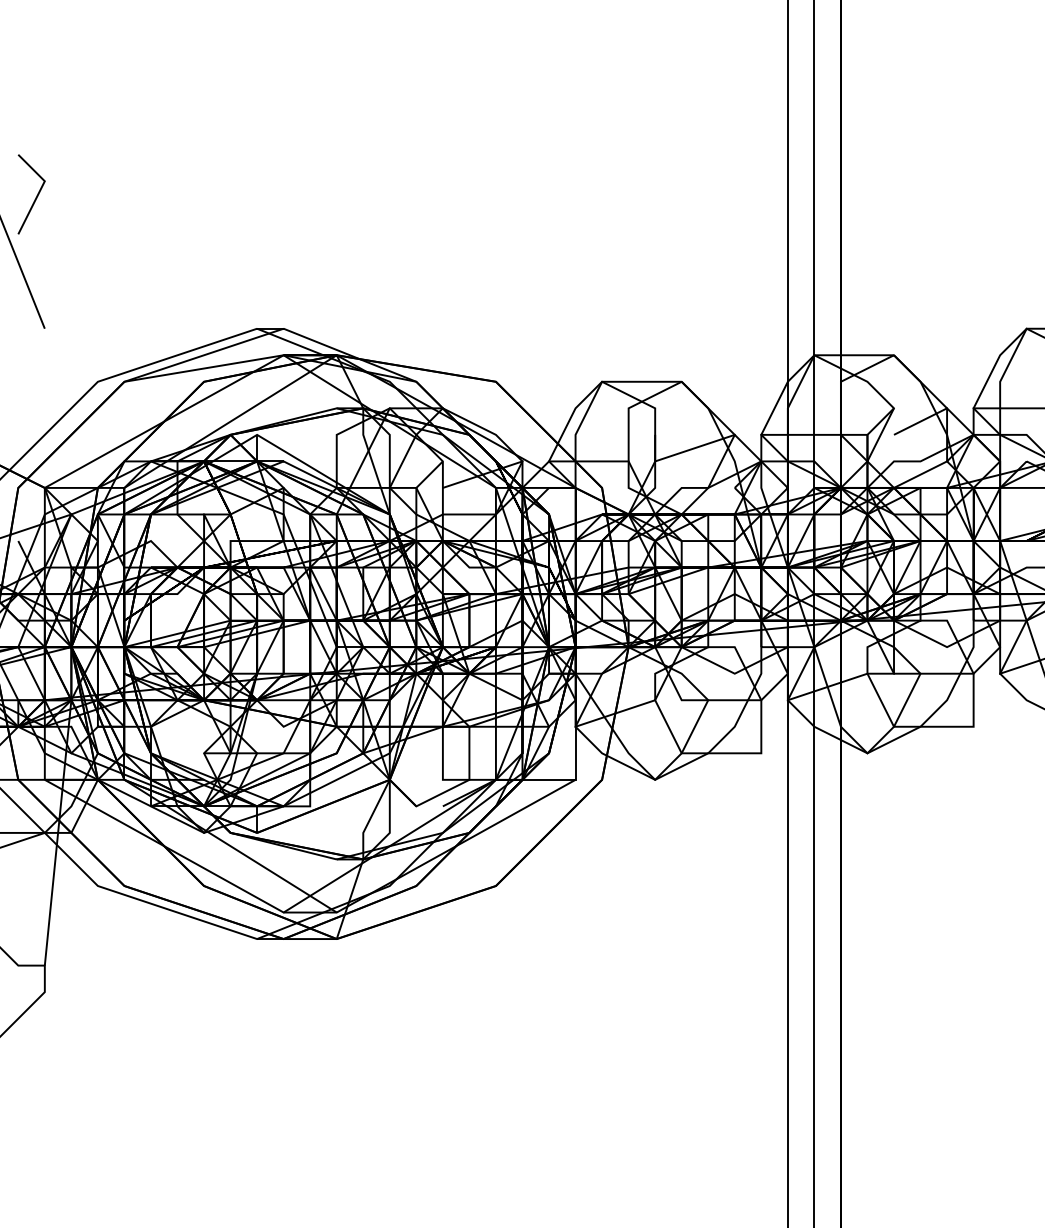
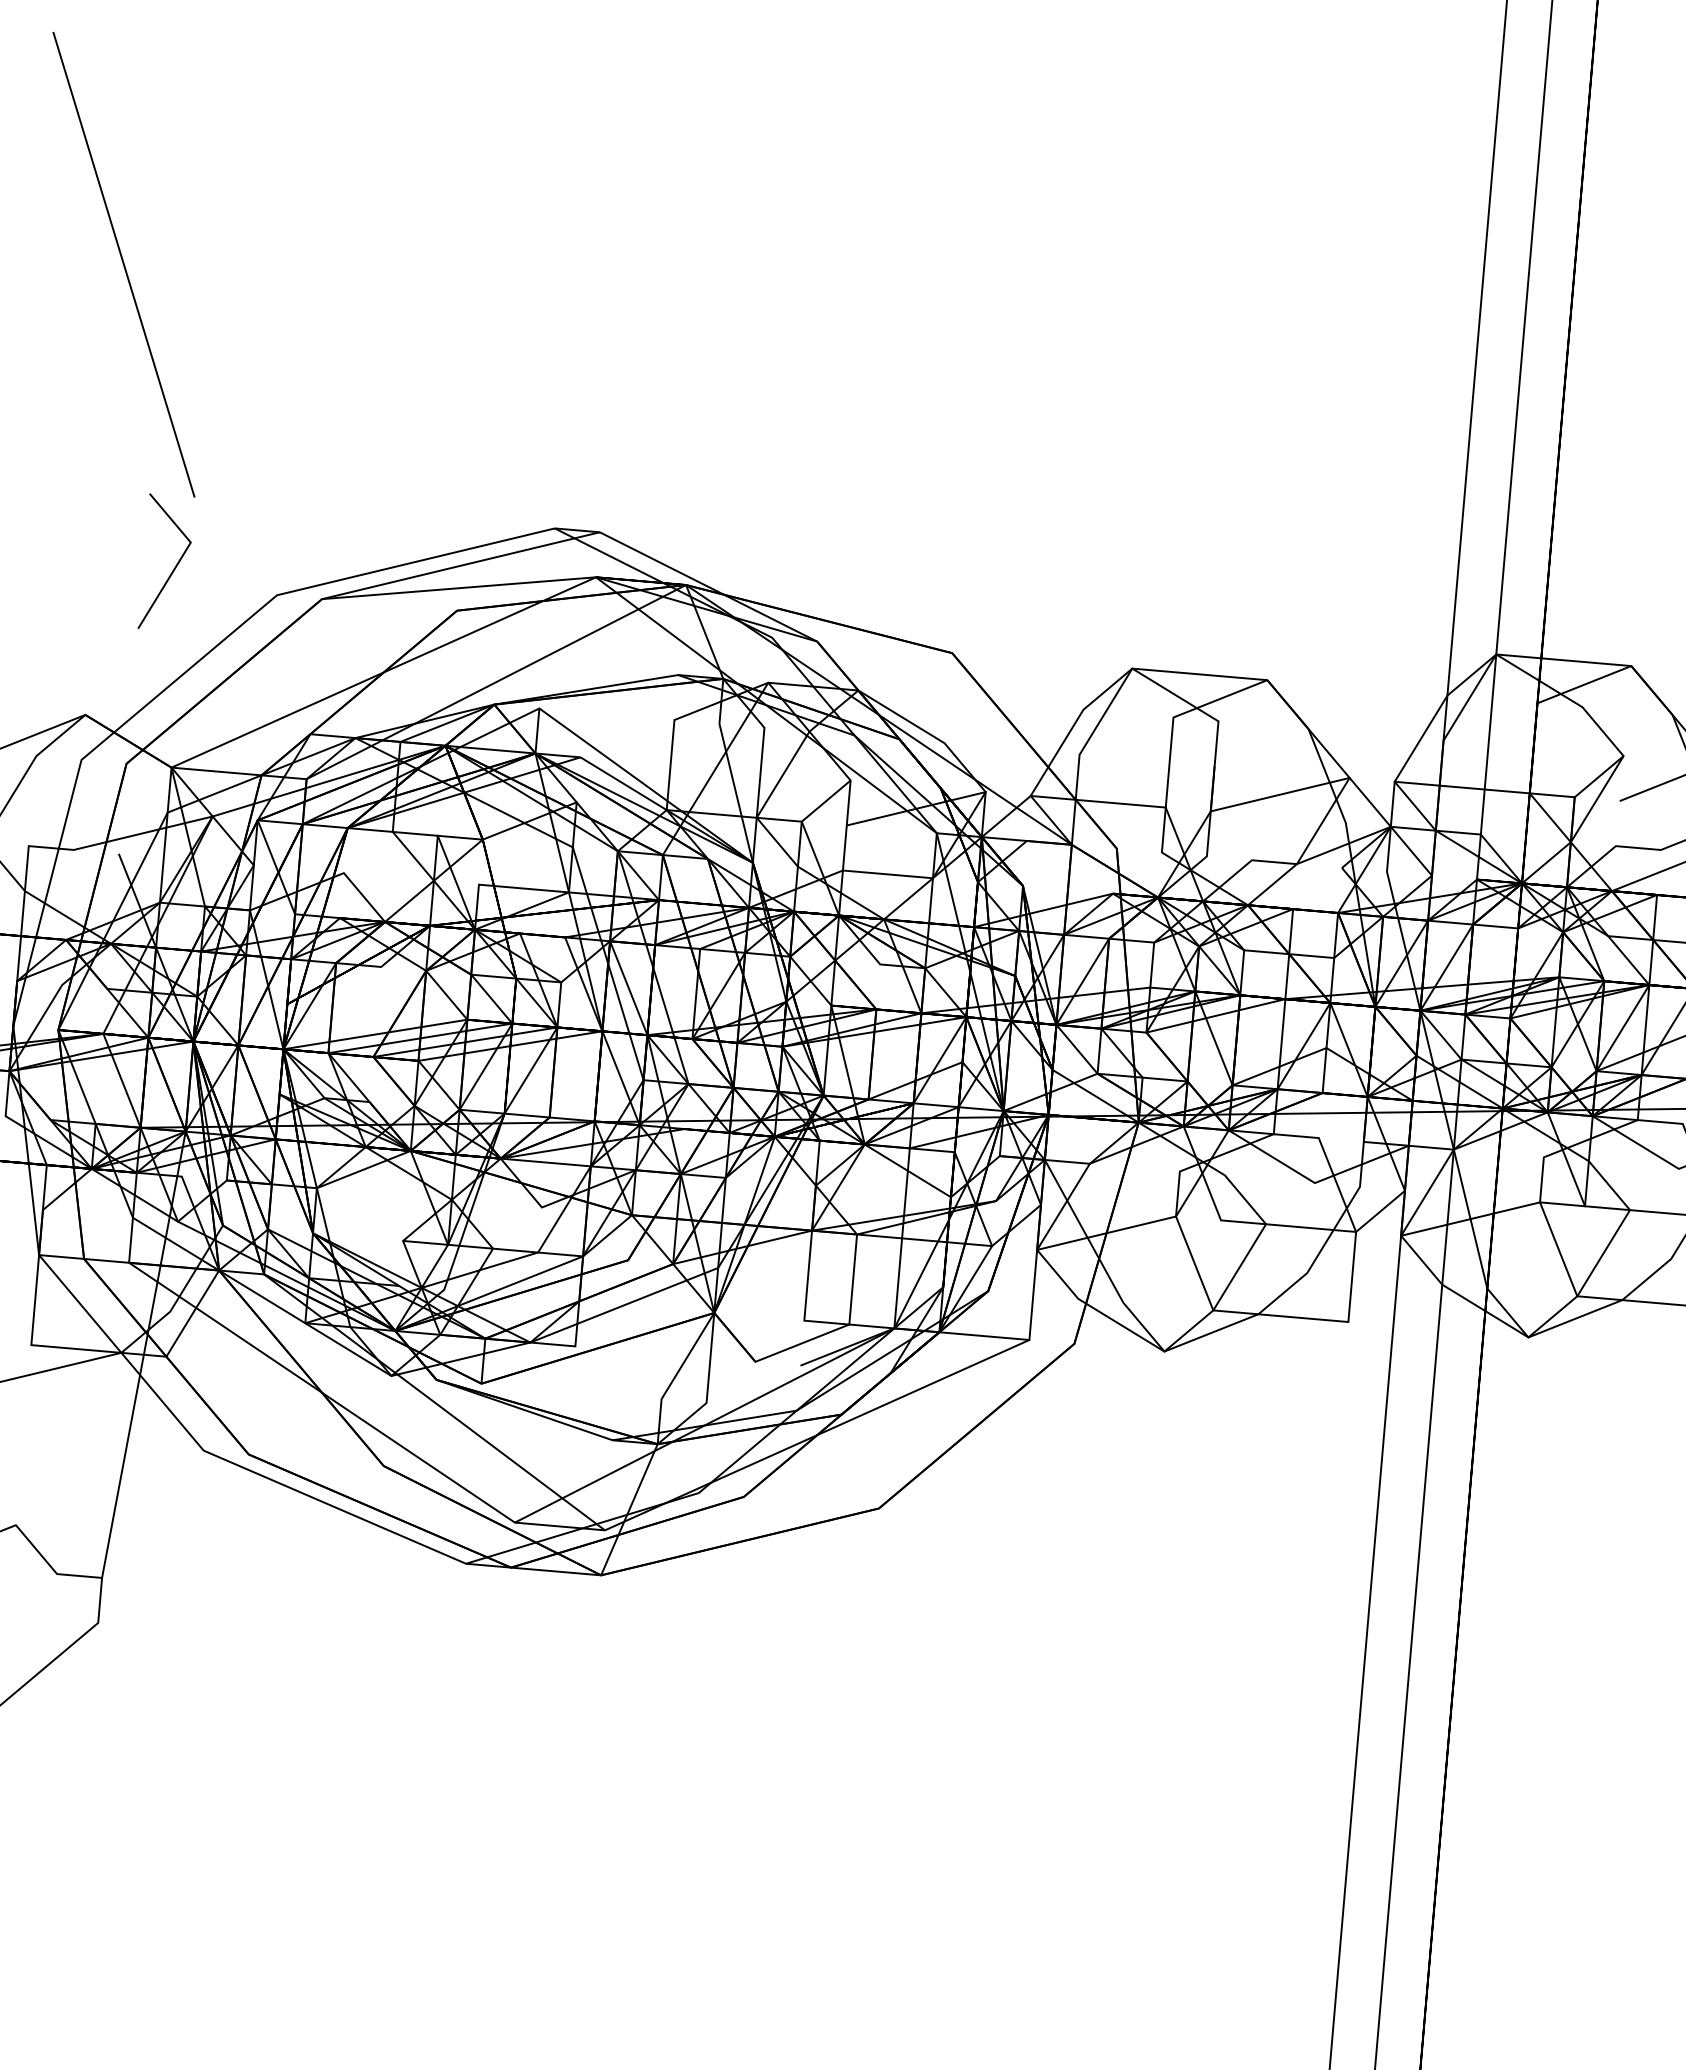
line: (35, 197) -> (172, 568), moved

